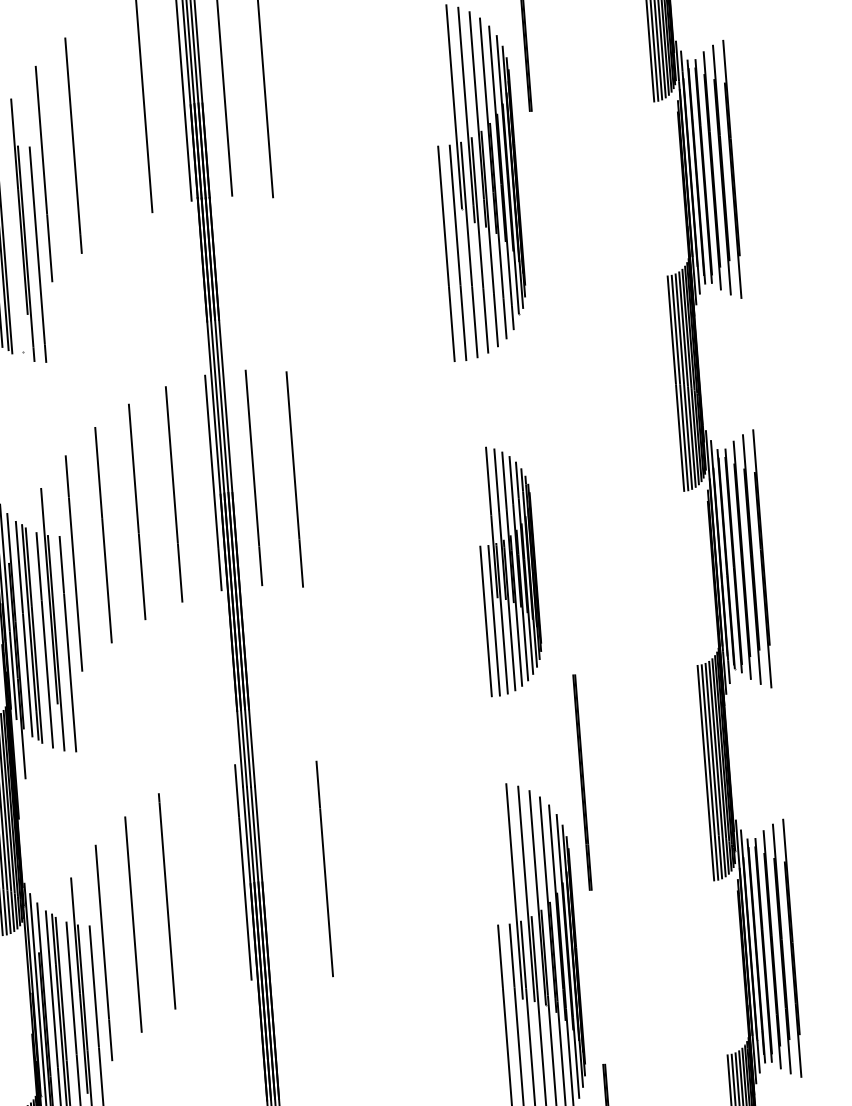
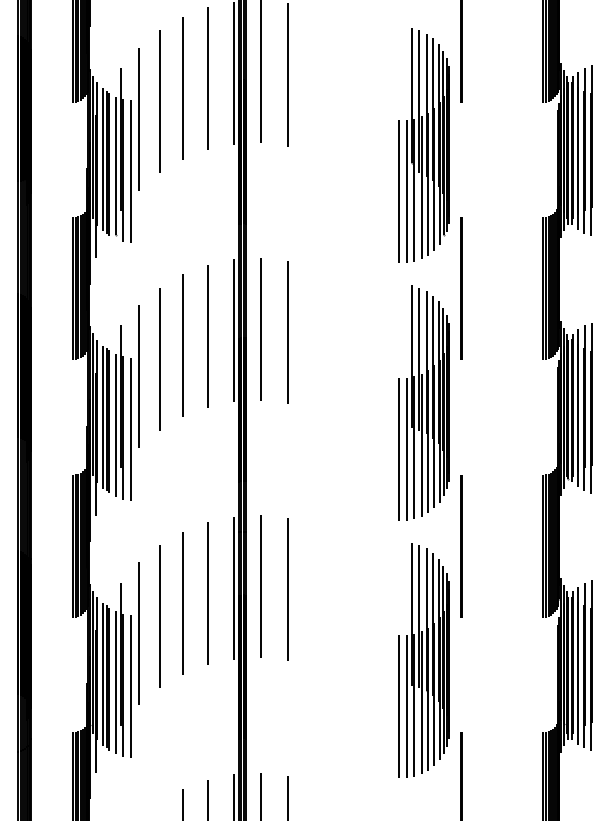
line: (106, 121) -> (182, 87), added
line: (14, 247) -> (115, 165), added
line: (552, 392) -> (461, 288), added
part: (507, 569) -> (423, 402), size x1.43
line: (282, 867) -> (260, 586), added
line: (203, 883) -> (207, 593), added

